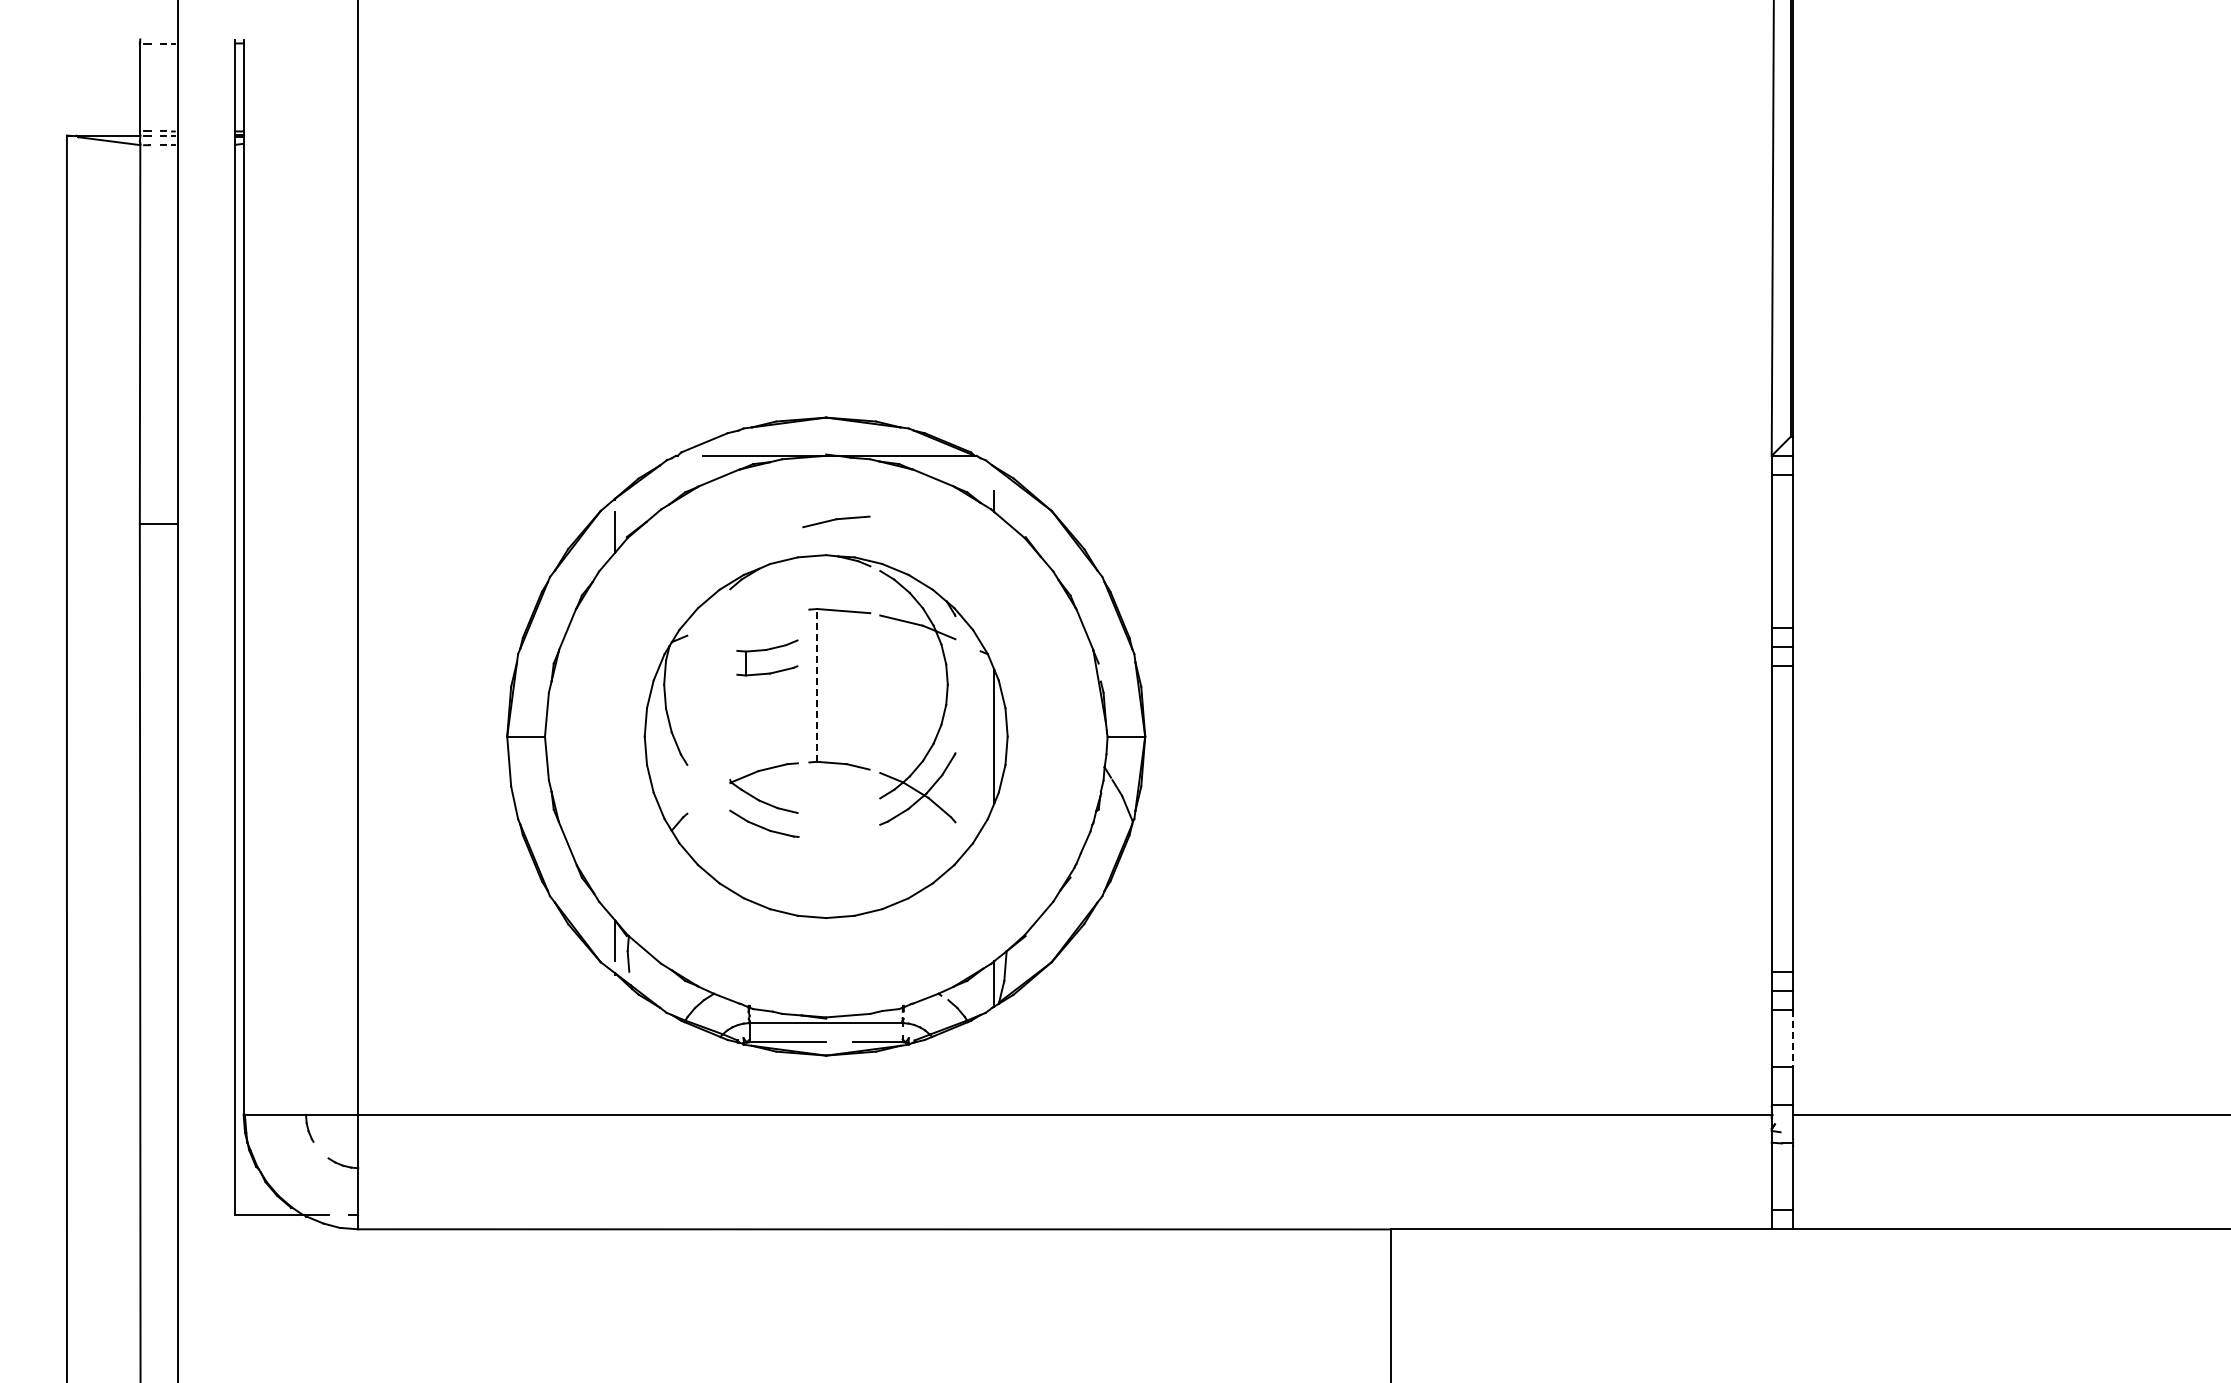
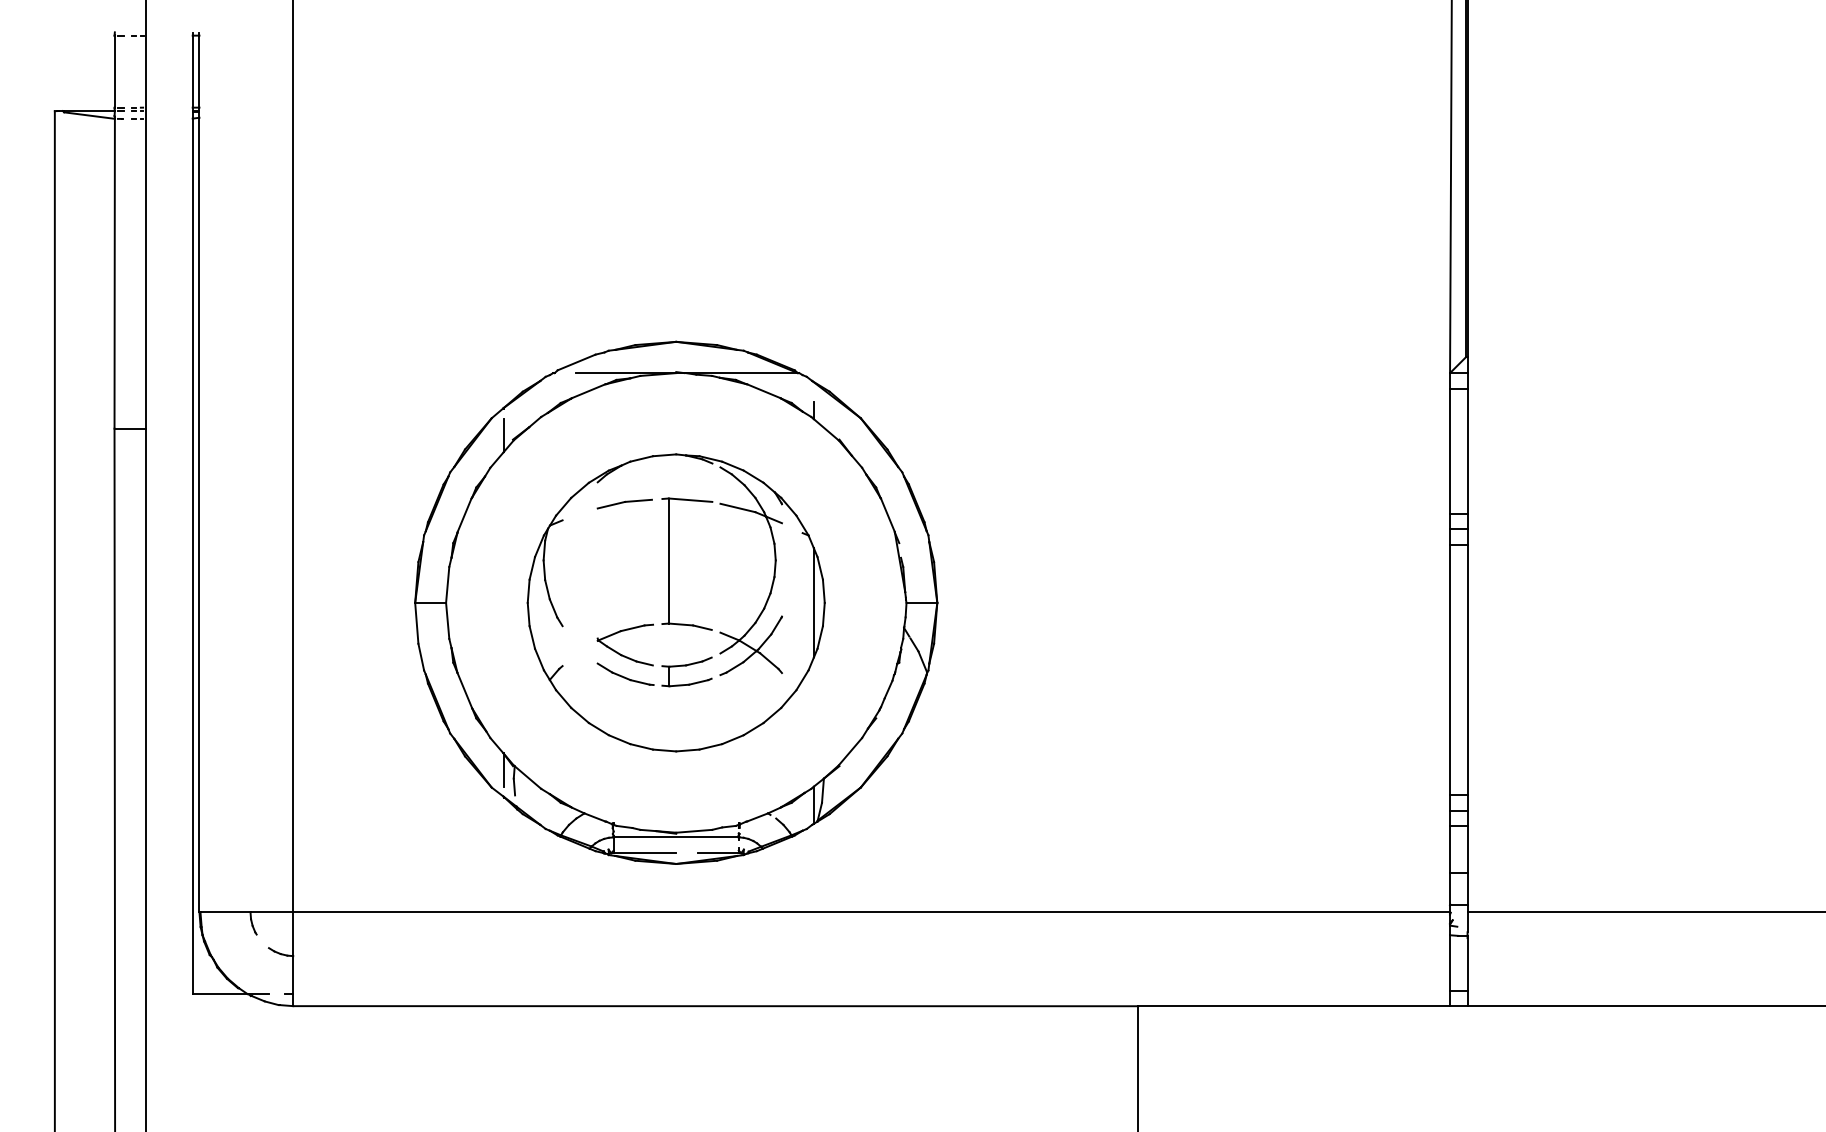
part: (836, 521) -> (624, 503), moved
part: (767, 650) -> (687, 665), moved
line: (817, 684) -> (669, 560), dashed -> solid
line: (1793, 1038) -> (1467, 849), dashed -> solid

